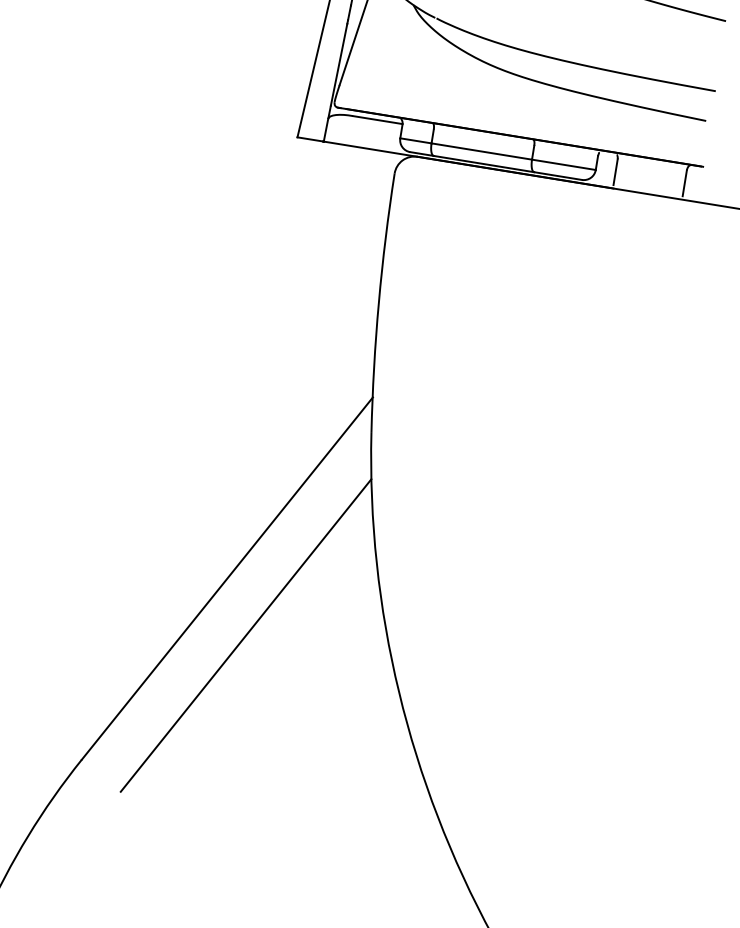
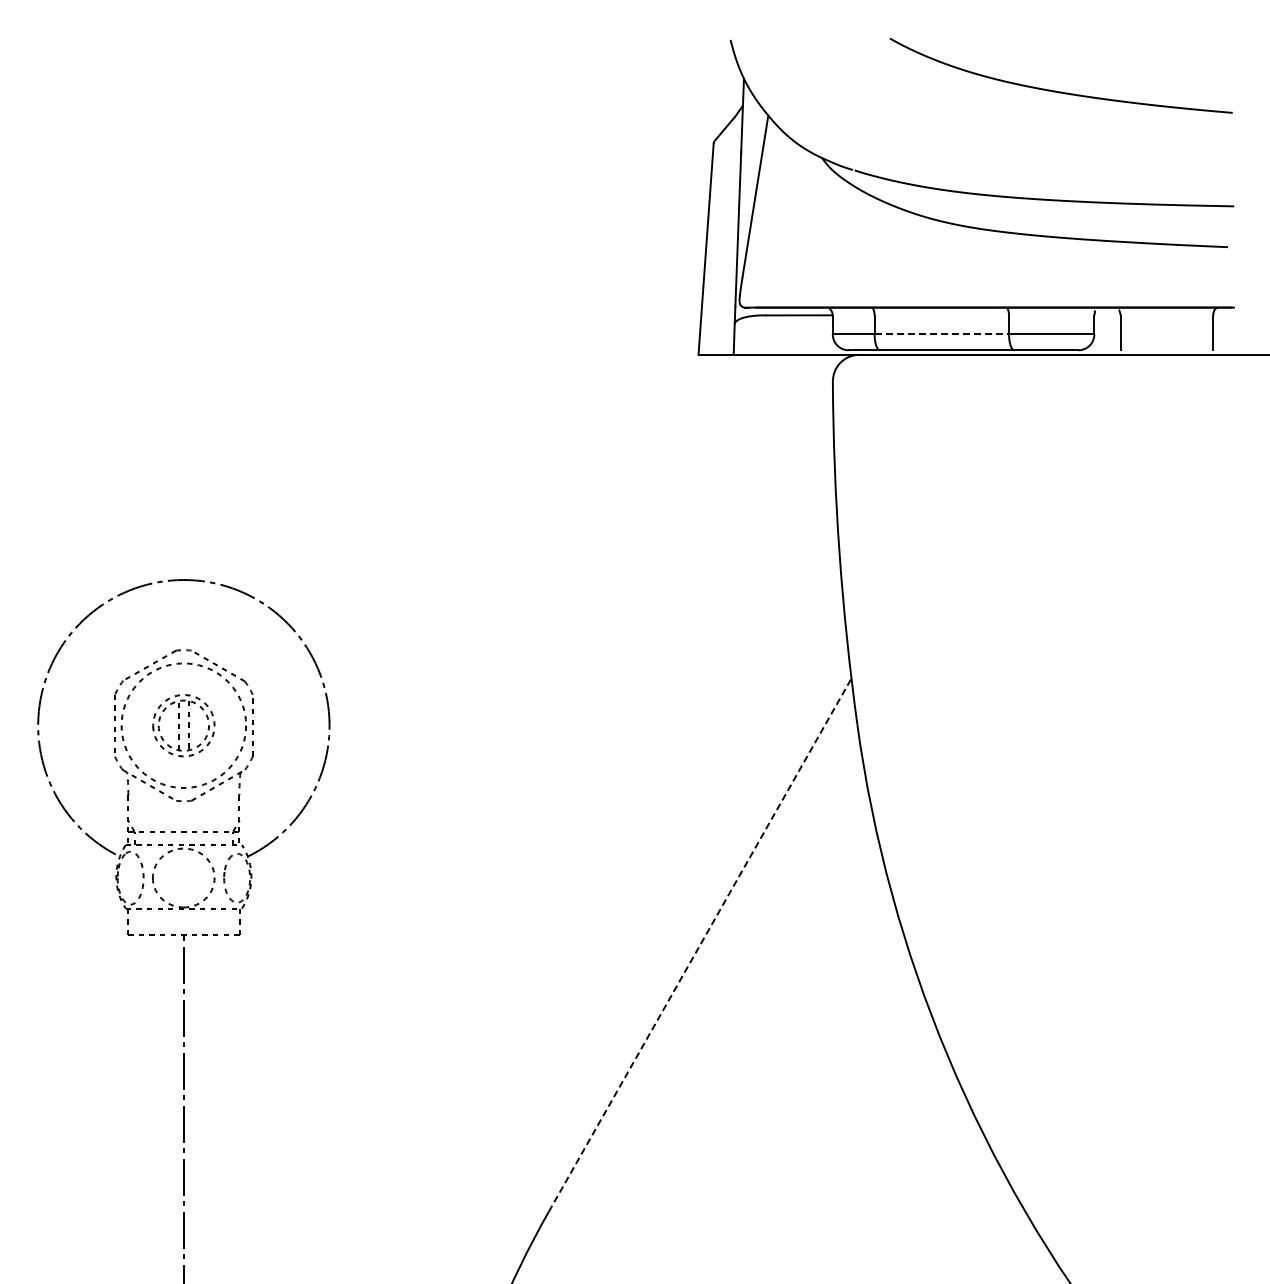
line: (482, 151) -> (942, 334), solid -> dashed
line: (227, 578) -> (700, 944), solid -> dashed
line: (246, 634) -> (736, 1014), removed

